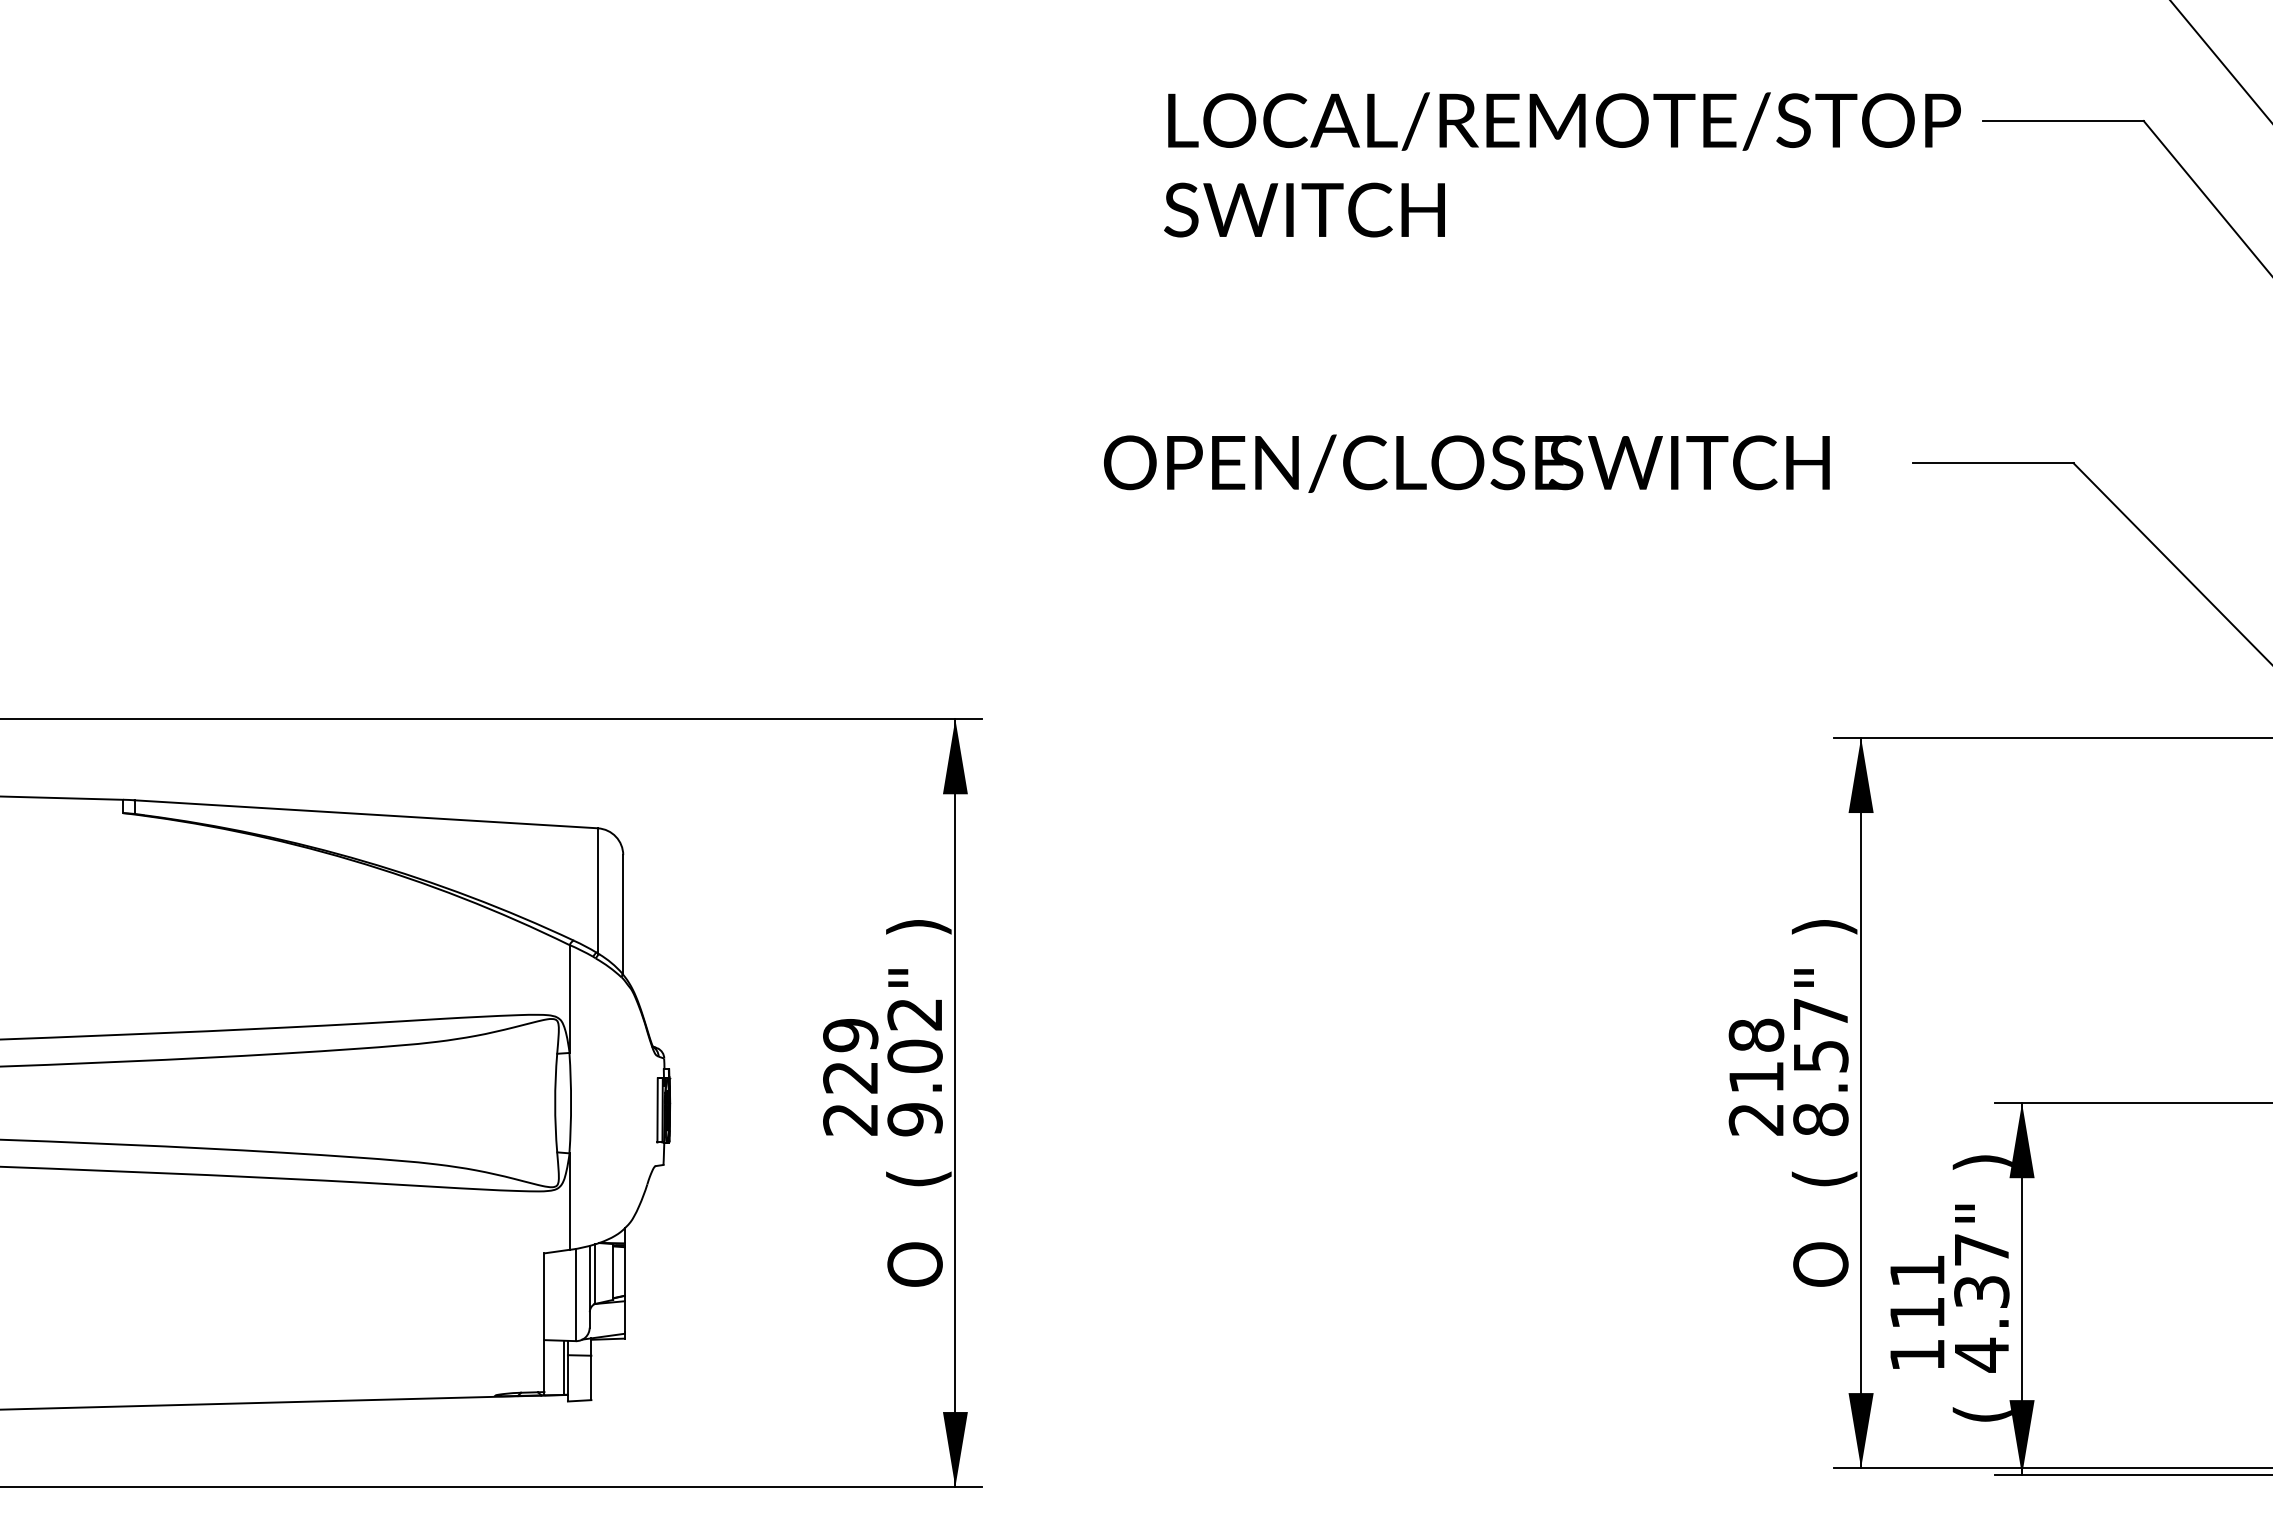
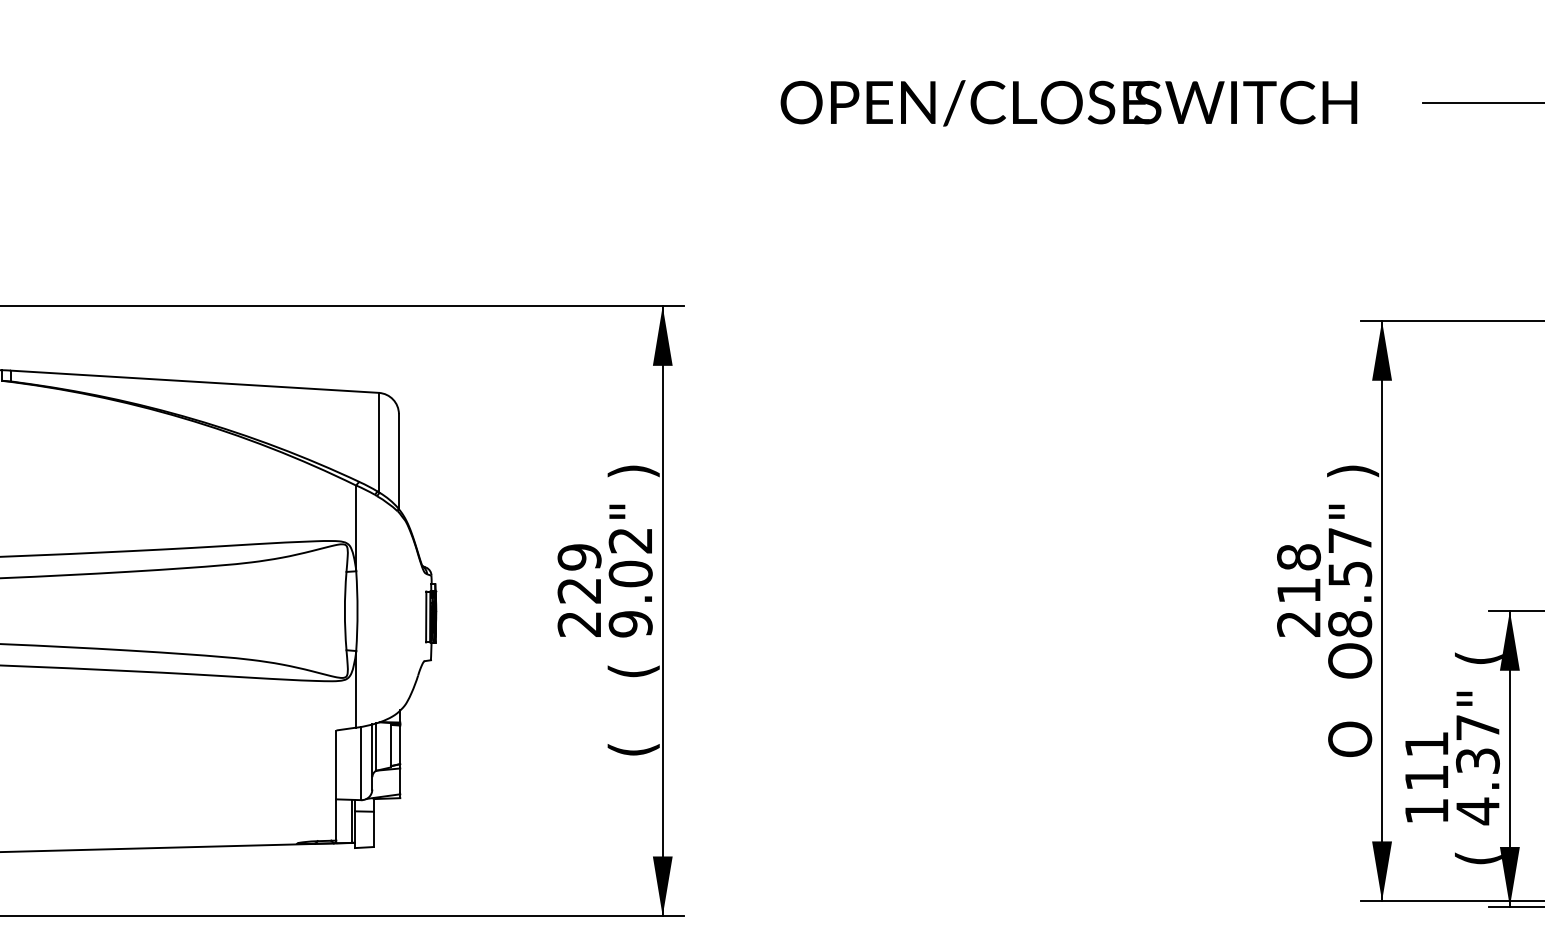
text: (1982, 1162) -> (1478, 658), ) -> (
text: (1824, 1165) -> (1352, 660), ( -> O
text: (918, 1264) -> (633, 739), O -> (

